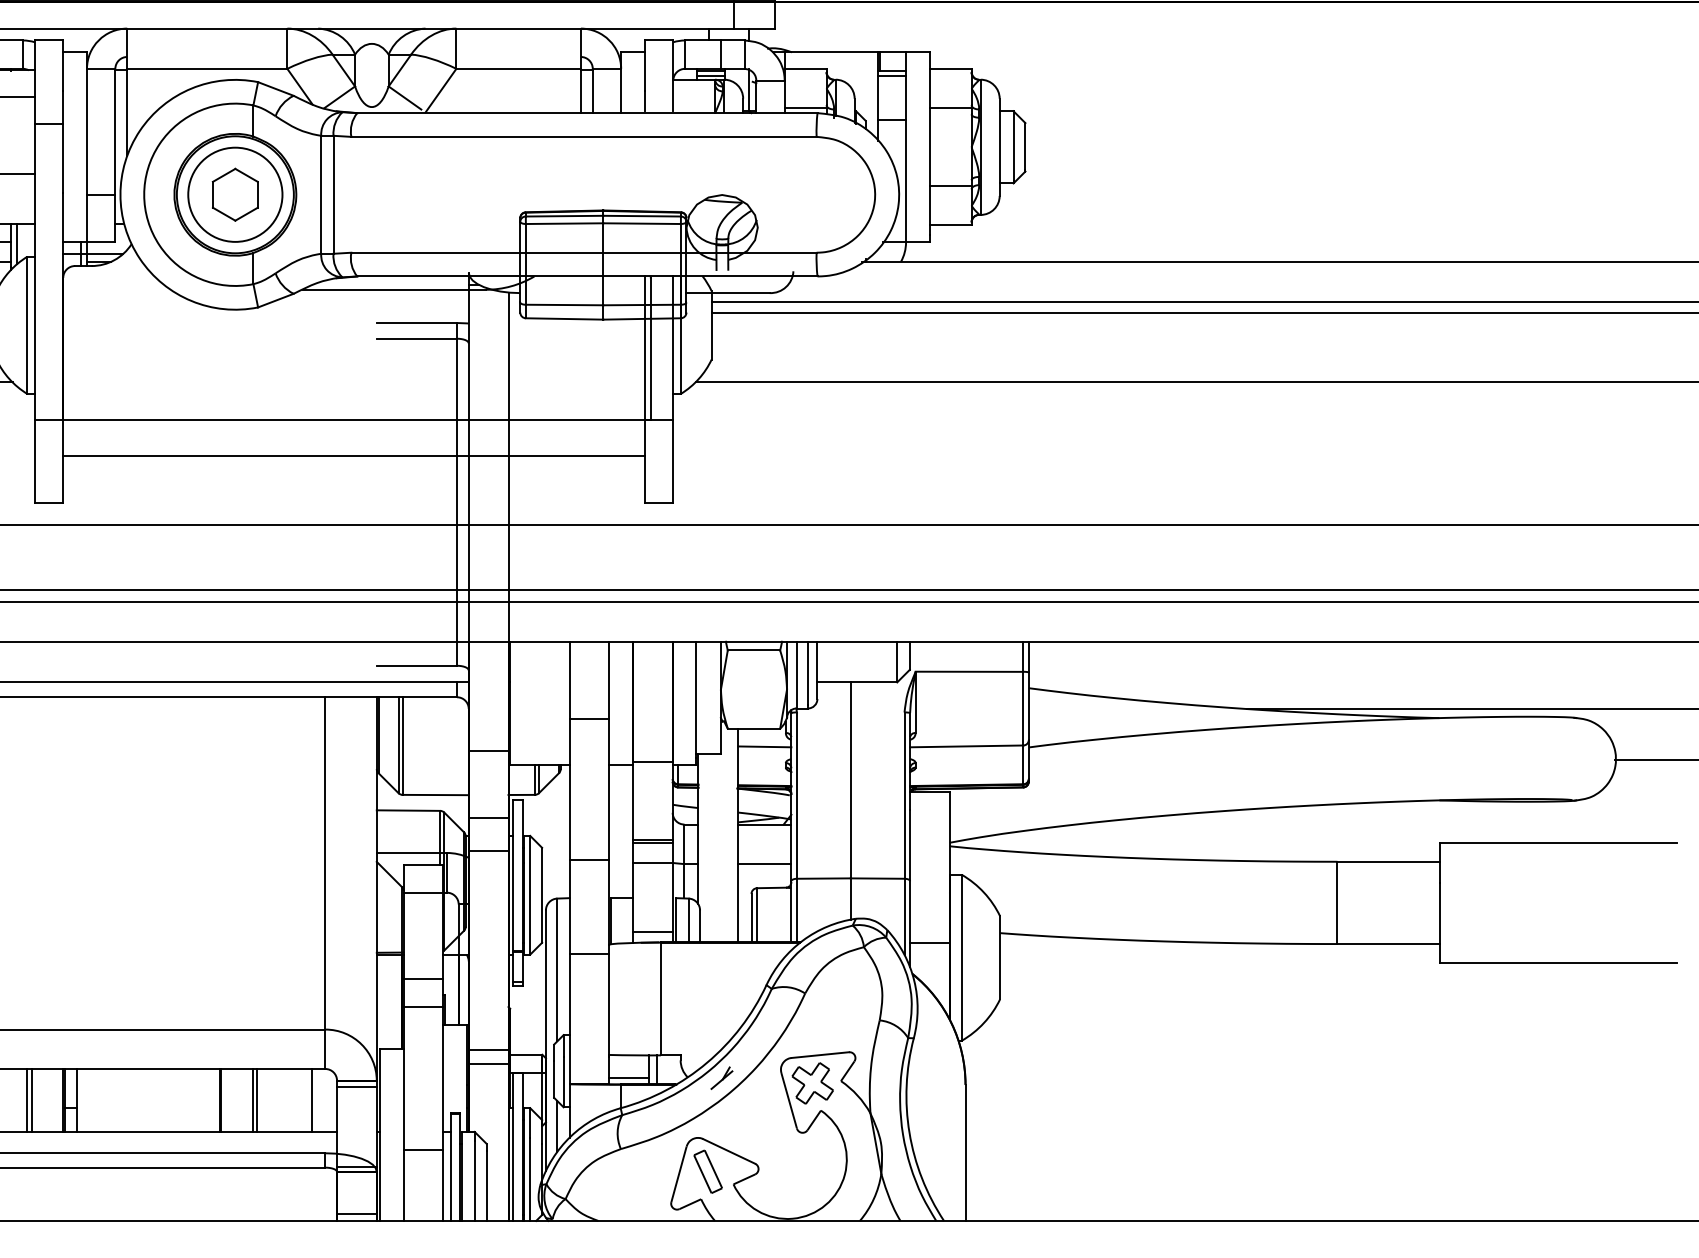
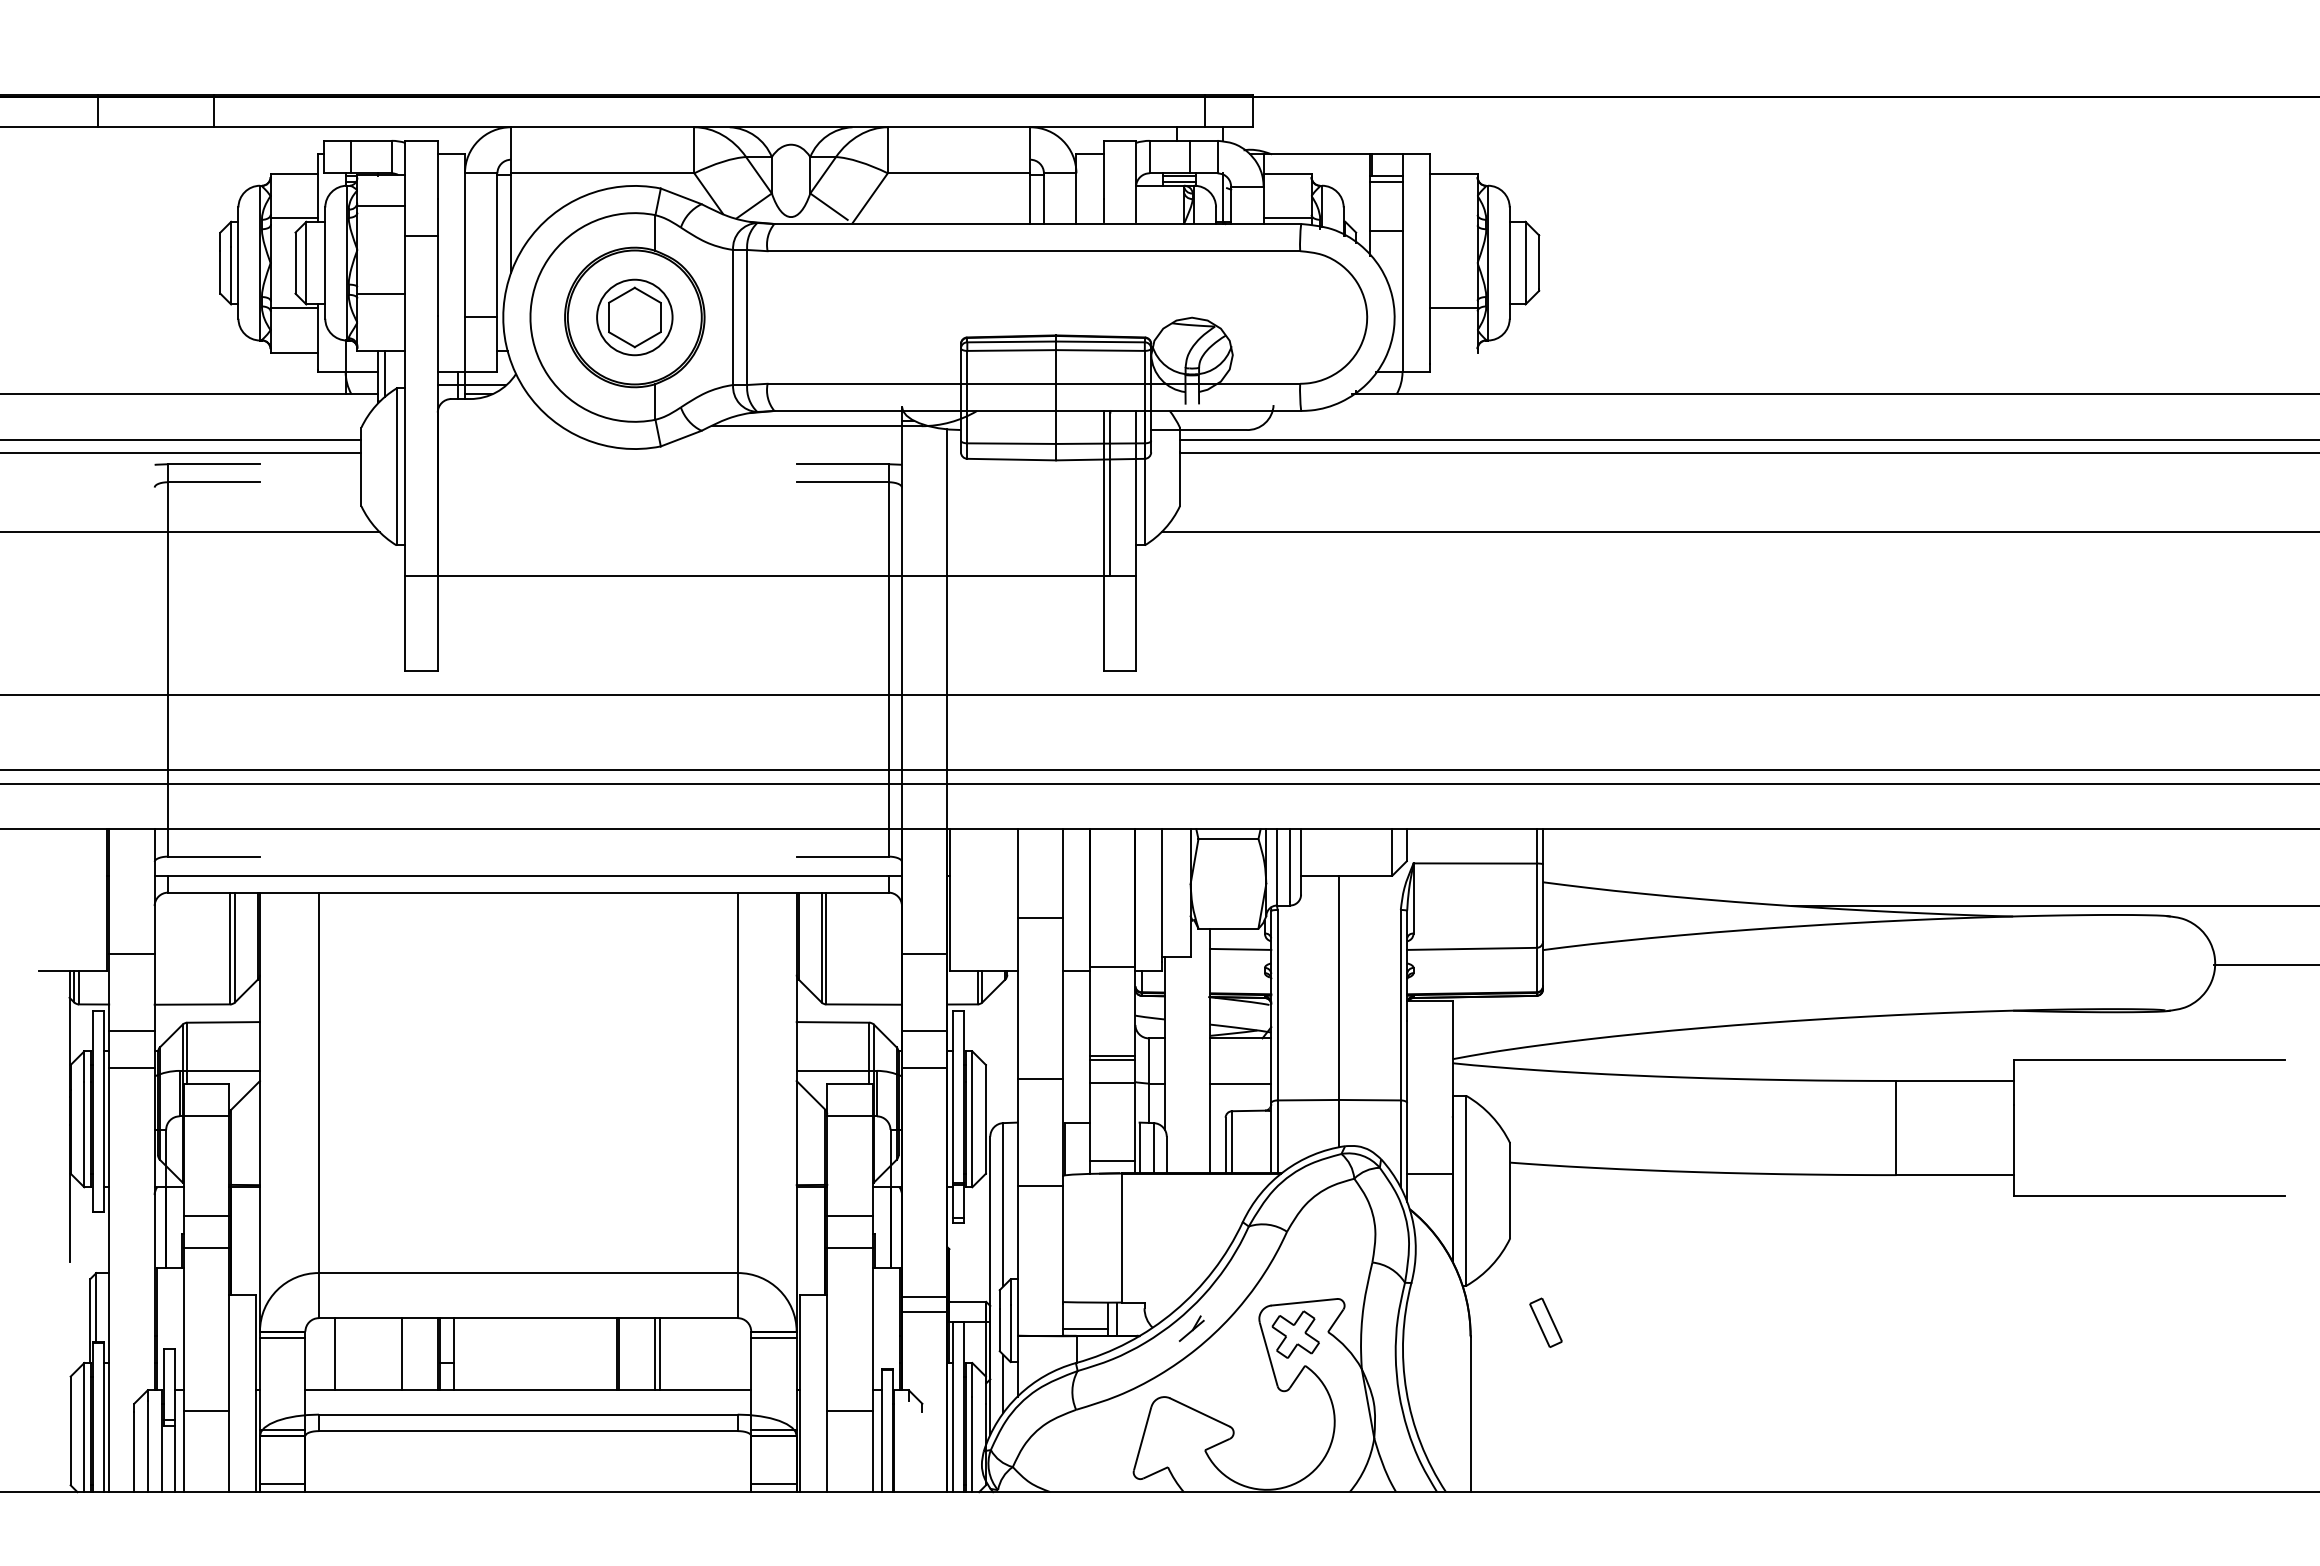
line: (950, 108) -> (1453, 218), removed
circle: (235, 194) -> (634, 317), size x0.7
line: (950, 225) -> (1453, 352), removed
line: (353, 456) -> (770, 616), removed
line: (27, 1100) -> (396, 1354), removed
line: (311, 1100) -> (721, 1354), removed
part: (707, 1171) -> (1545, 1322), moved
line: (474, 1181) -> (908, 1446), removed
line: (486, 1186) -> (922, 1452), removed

